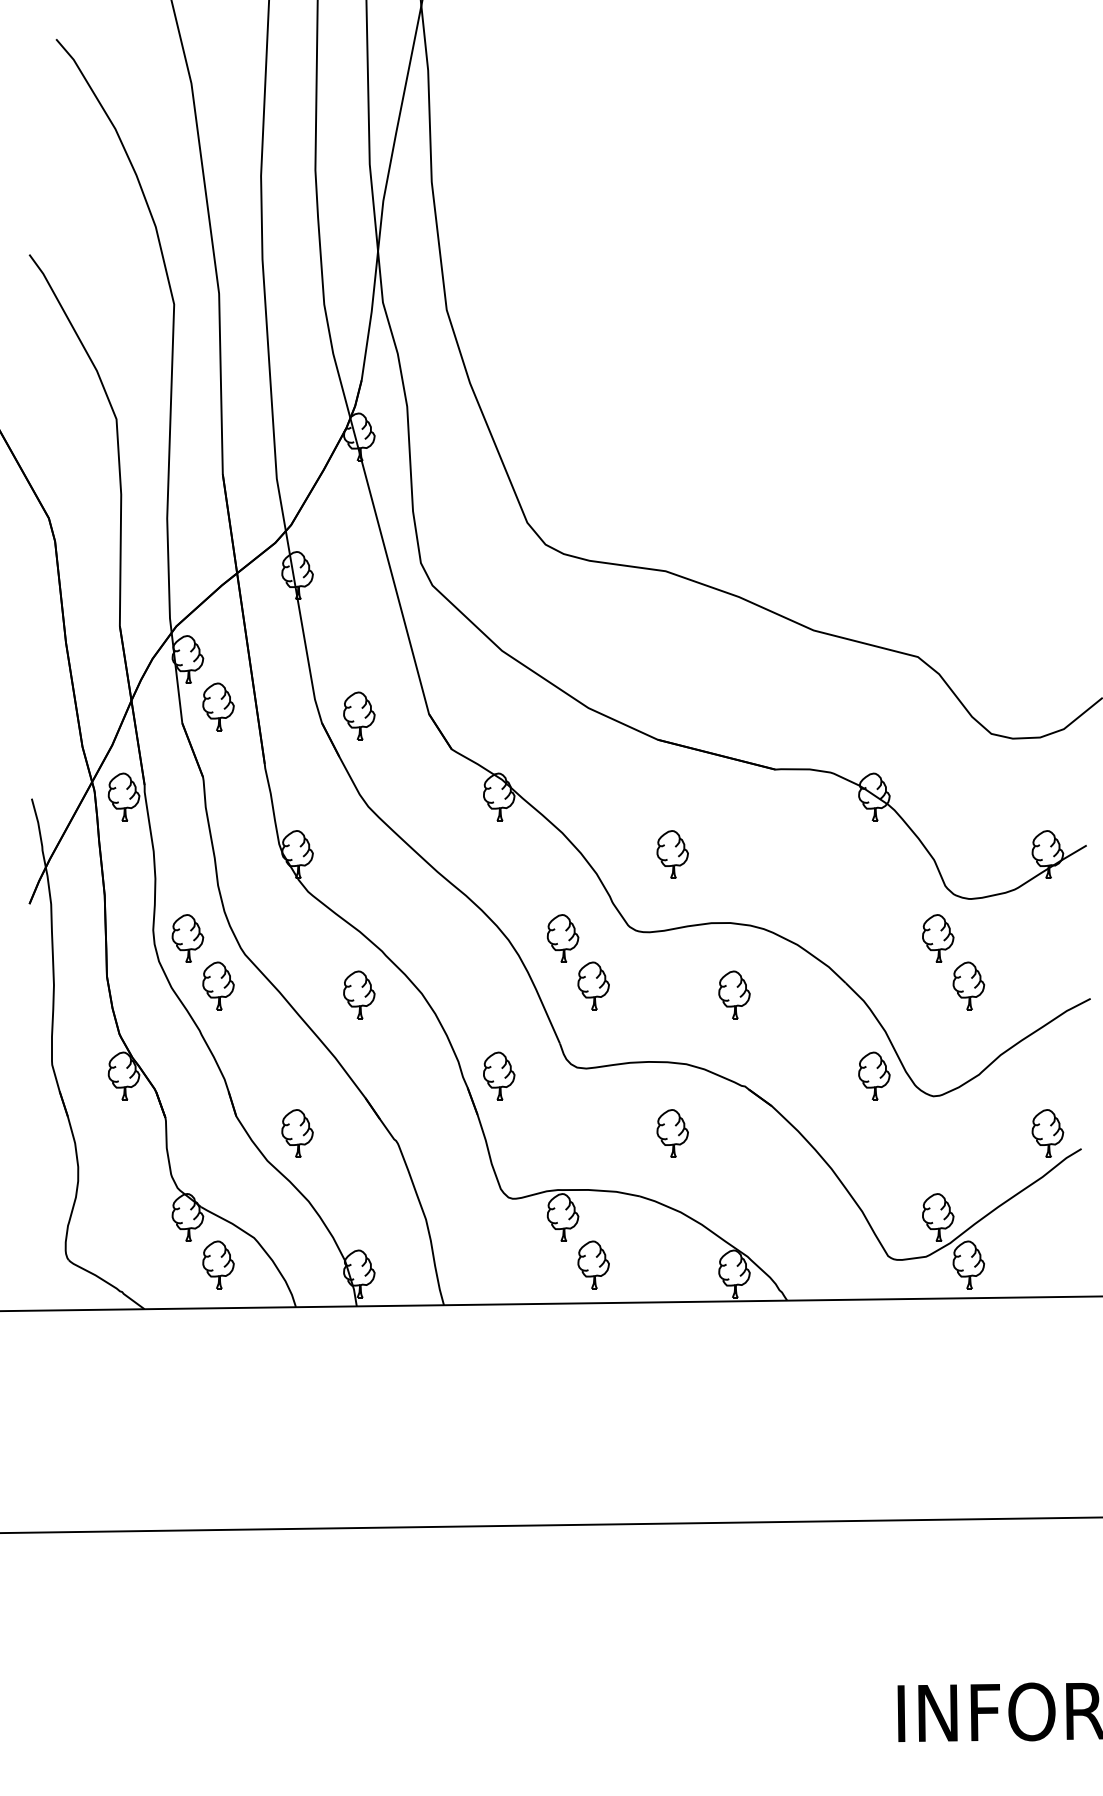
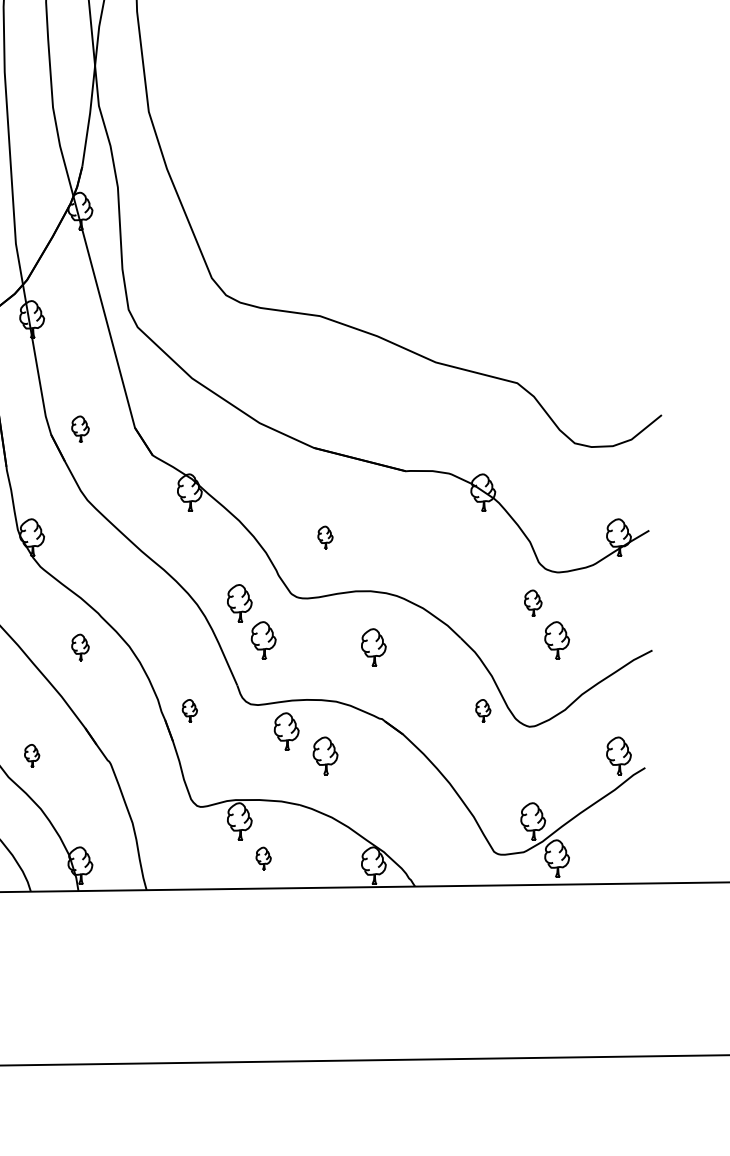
part: (359, 715) -> (80, 428), size x0.7
part: (672, 854) -> (325, 537), size x0.6
part: (938, 938) -> (533, 603), size x0.7
part: (359, 994) -> (80, 647), size x0.7
part: (499, 1075) -> (190, 710), size x0.6
part: (874, 1075) -> (483, 710), size x0.6
part: (622, 1102) -> (286, 731), added
part: (297, 1133) -> (32, 755), size x0.6
part: (593, 1264) -> (263, 858), size x0.6

